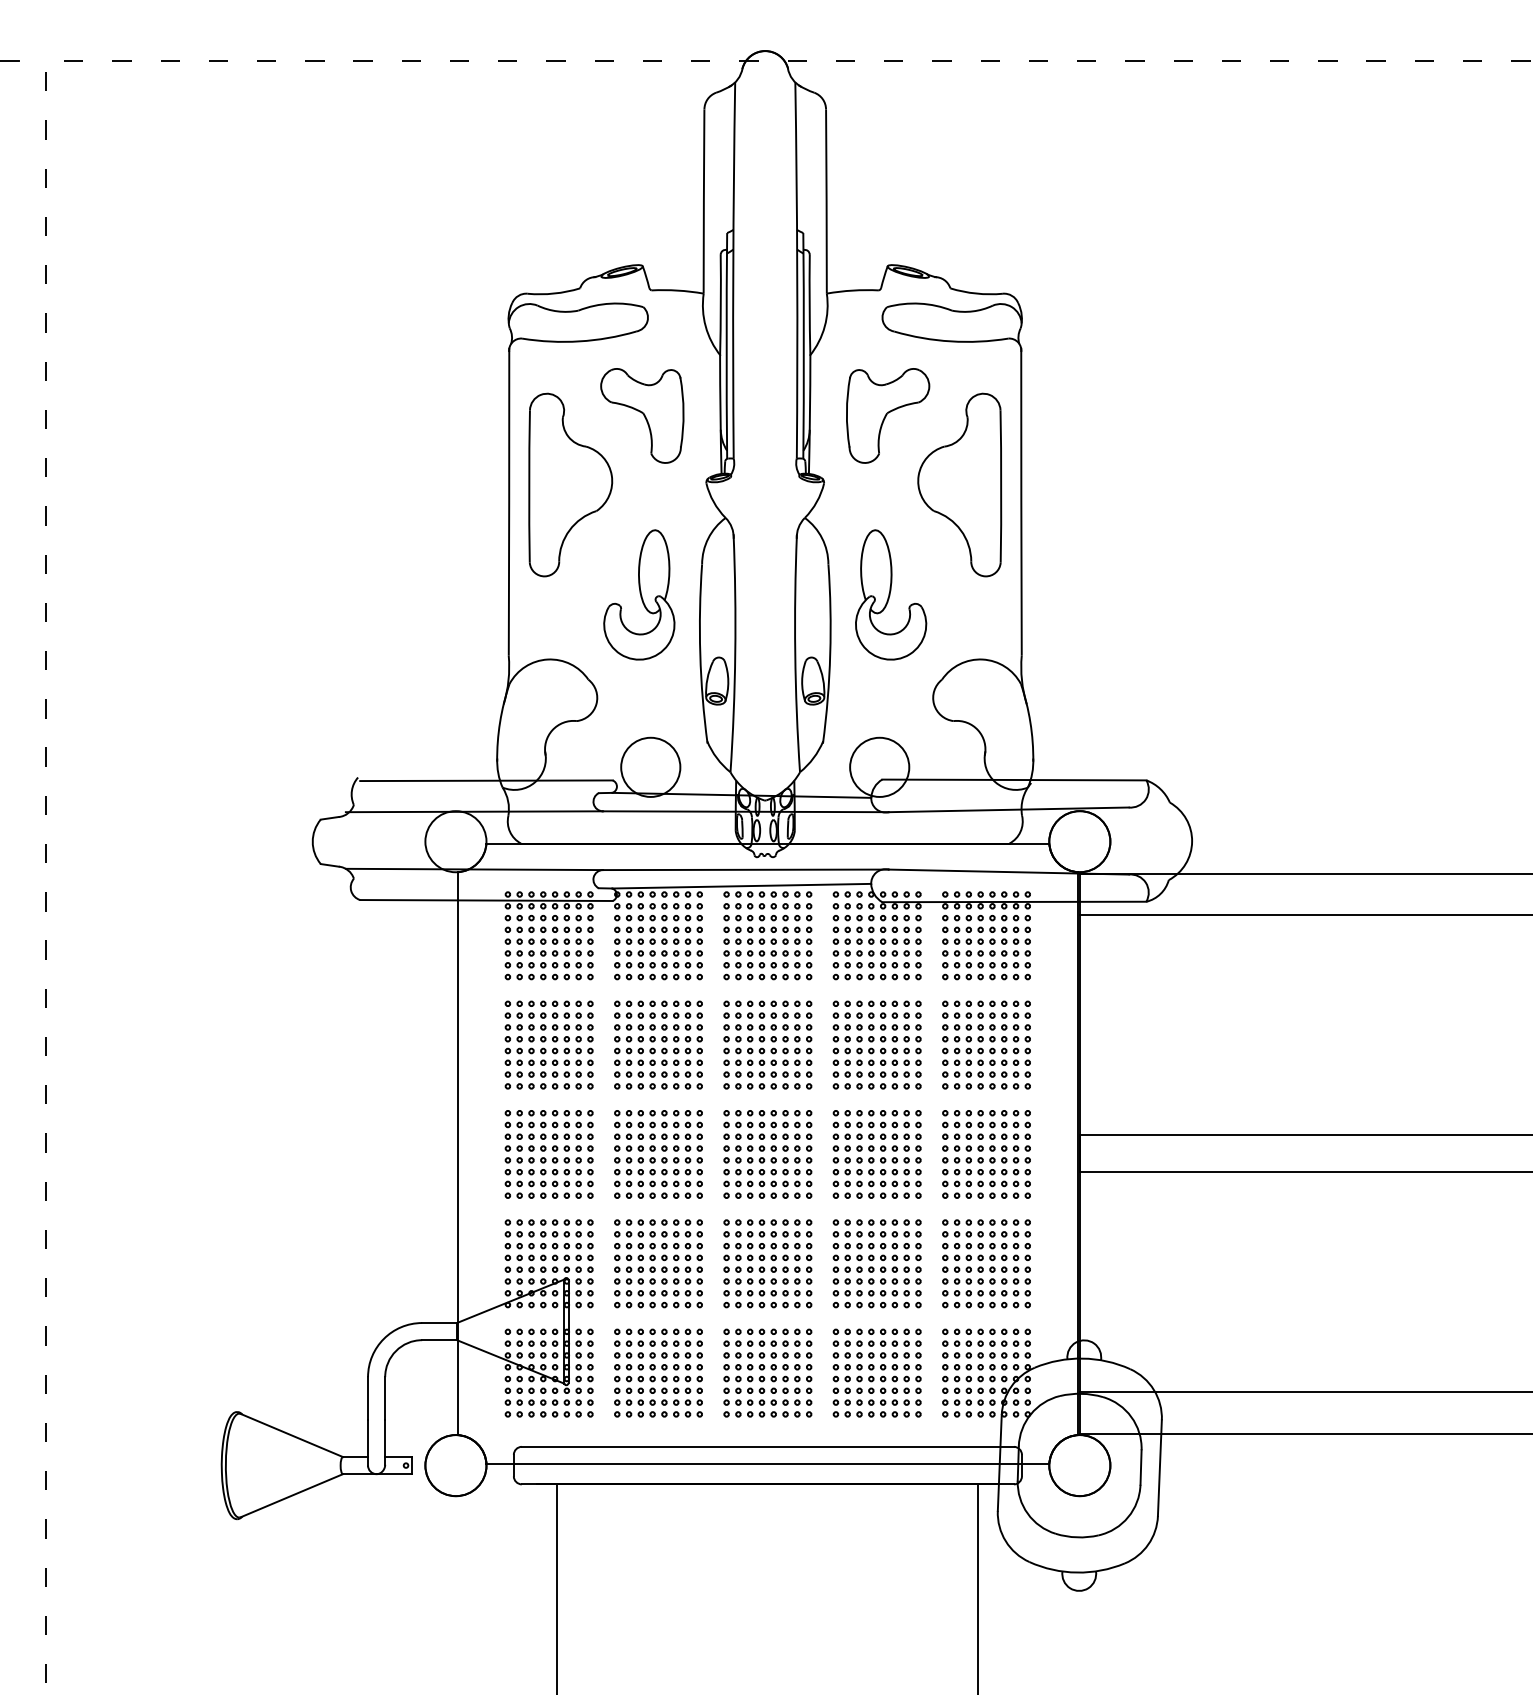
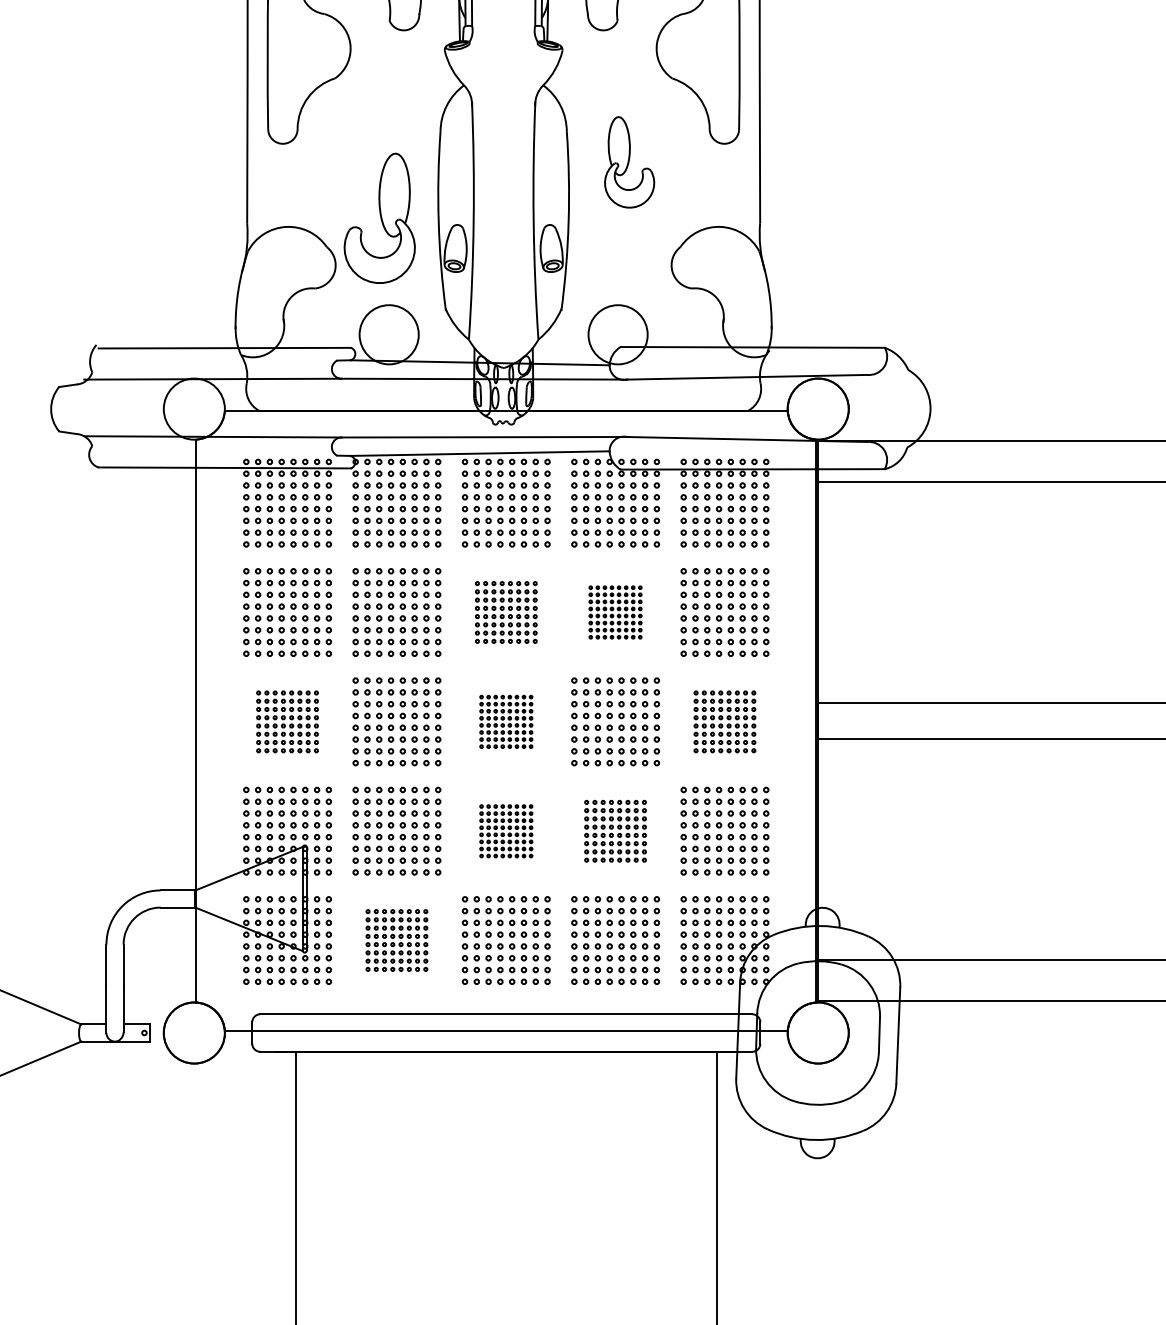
part: (639, 594) -> (379, 217), moved
part: (891, 594) -> (629, 161), size x0.7
part: (767, 1044) -> (505, 611), size x0.7
part: (876, 1044) -> (614, 611), size x0.6
part: (548, 1154) -> (286, 721), size x0.7
part: (767, 1154) -> (505, 721), size x0.6
part: (986, 1154) -> (724, 721), size x0.7
part: (767, 1263) -> (505, 830), size x0.6
part: (876, 1263) -> (614, 830), size x0.7
part: (658, 1372) -> (396, 939), size x0.7

